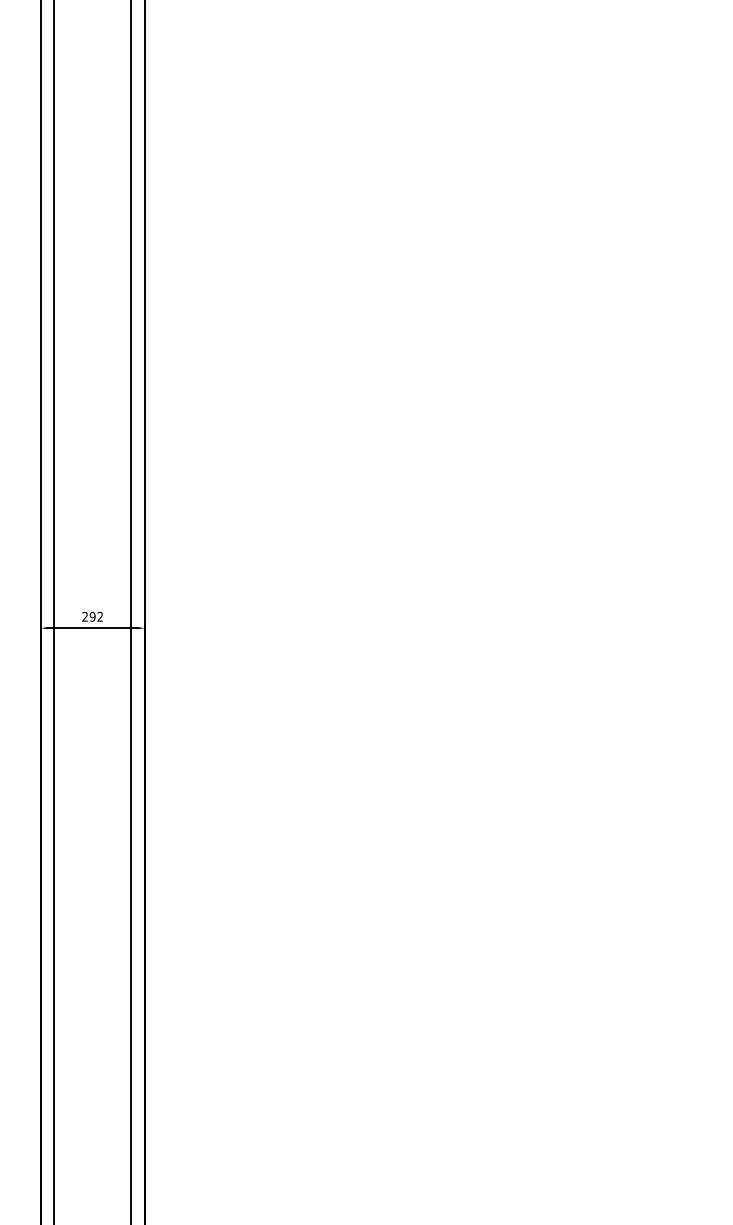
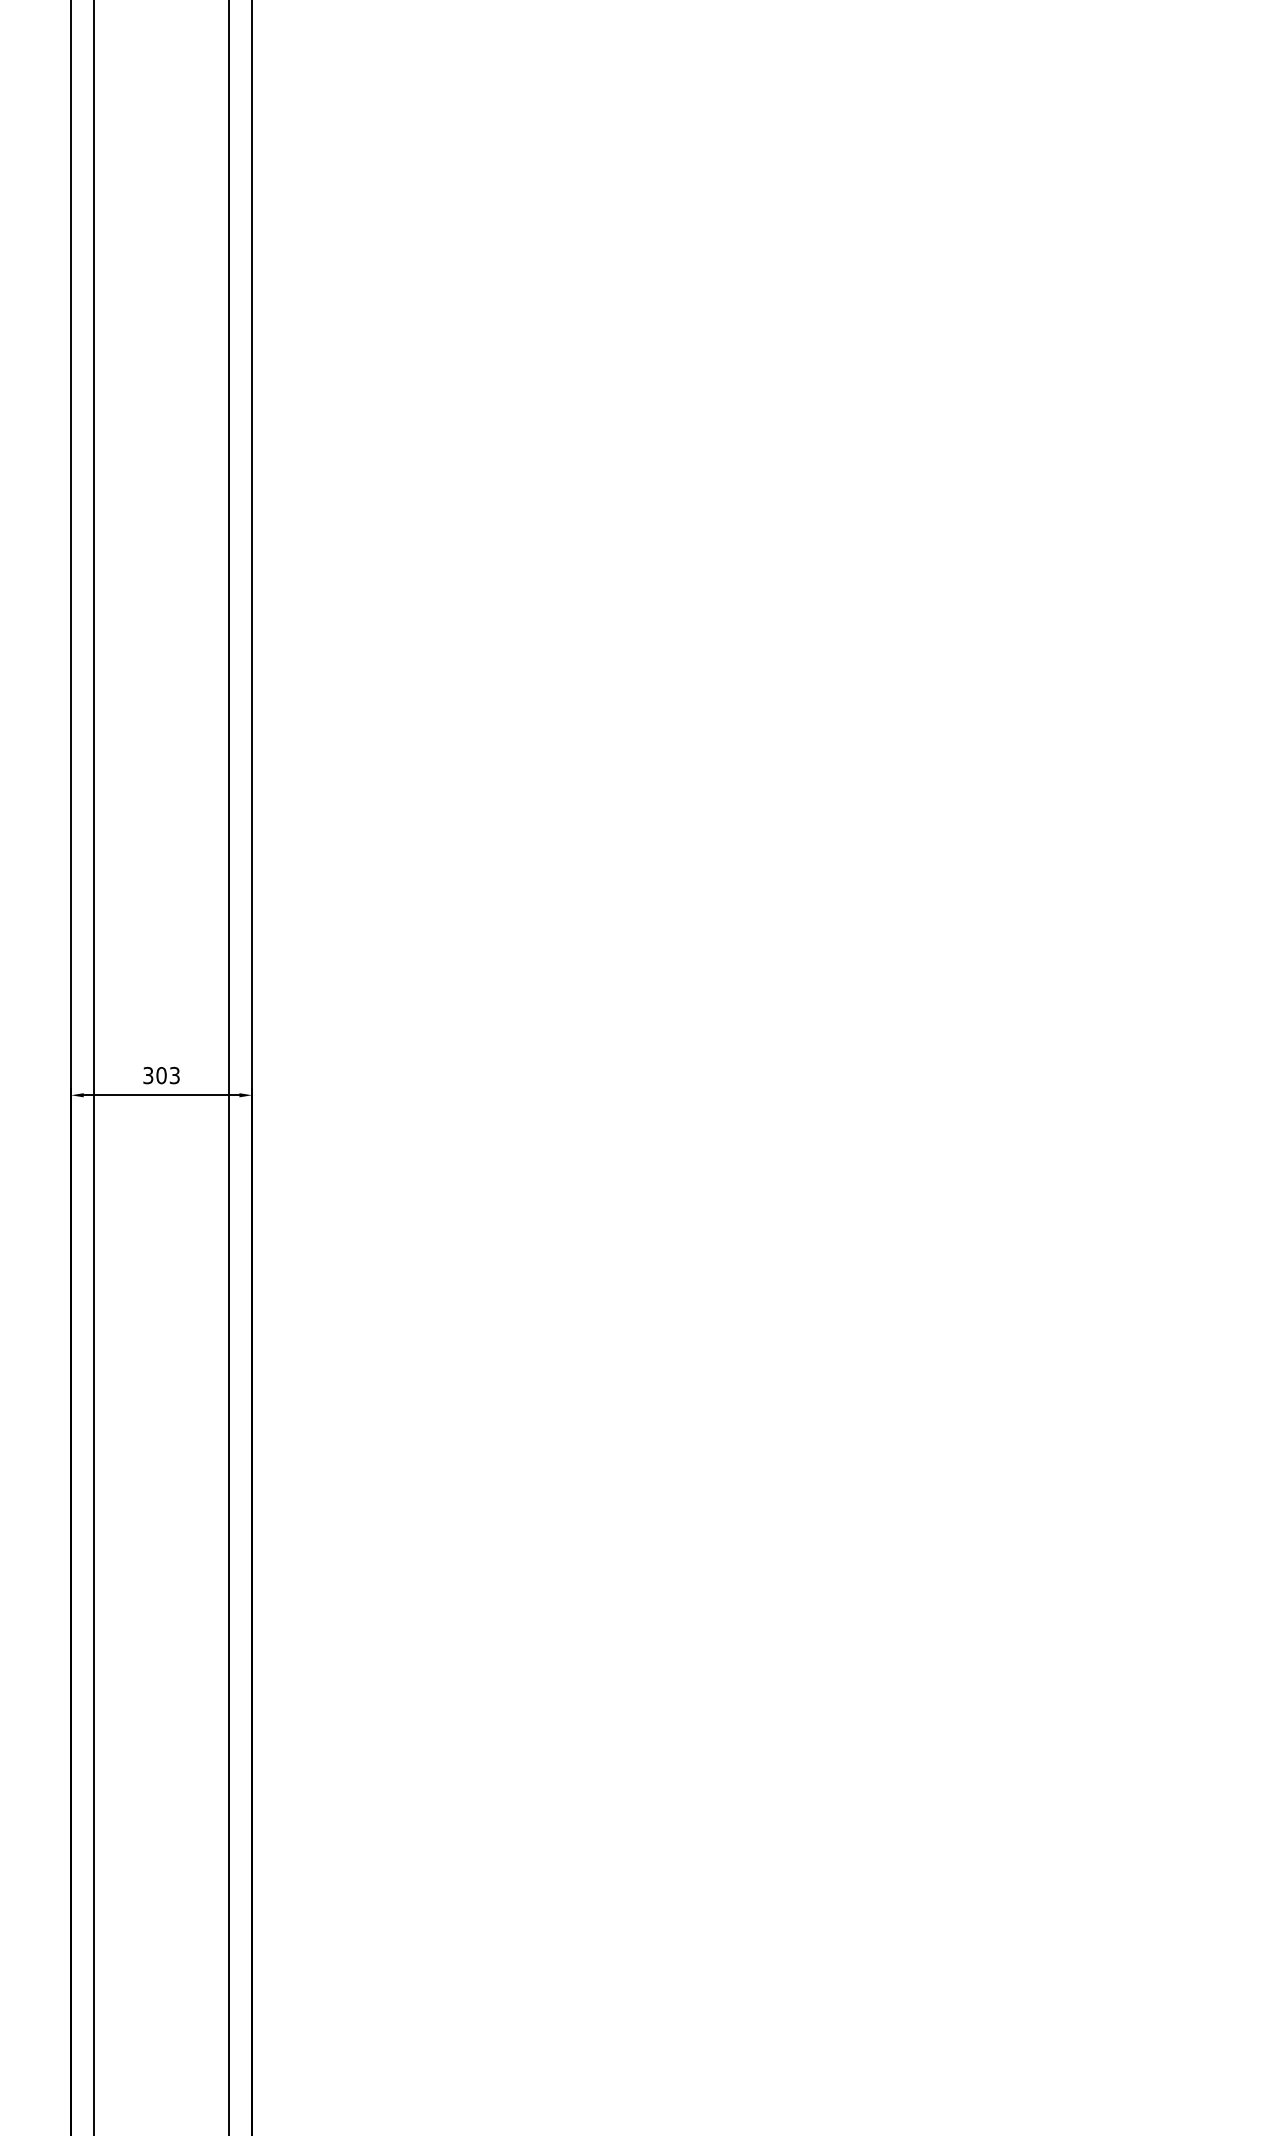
text: (92, 616) -> (161, 1074), 292 -> 303

